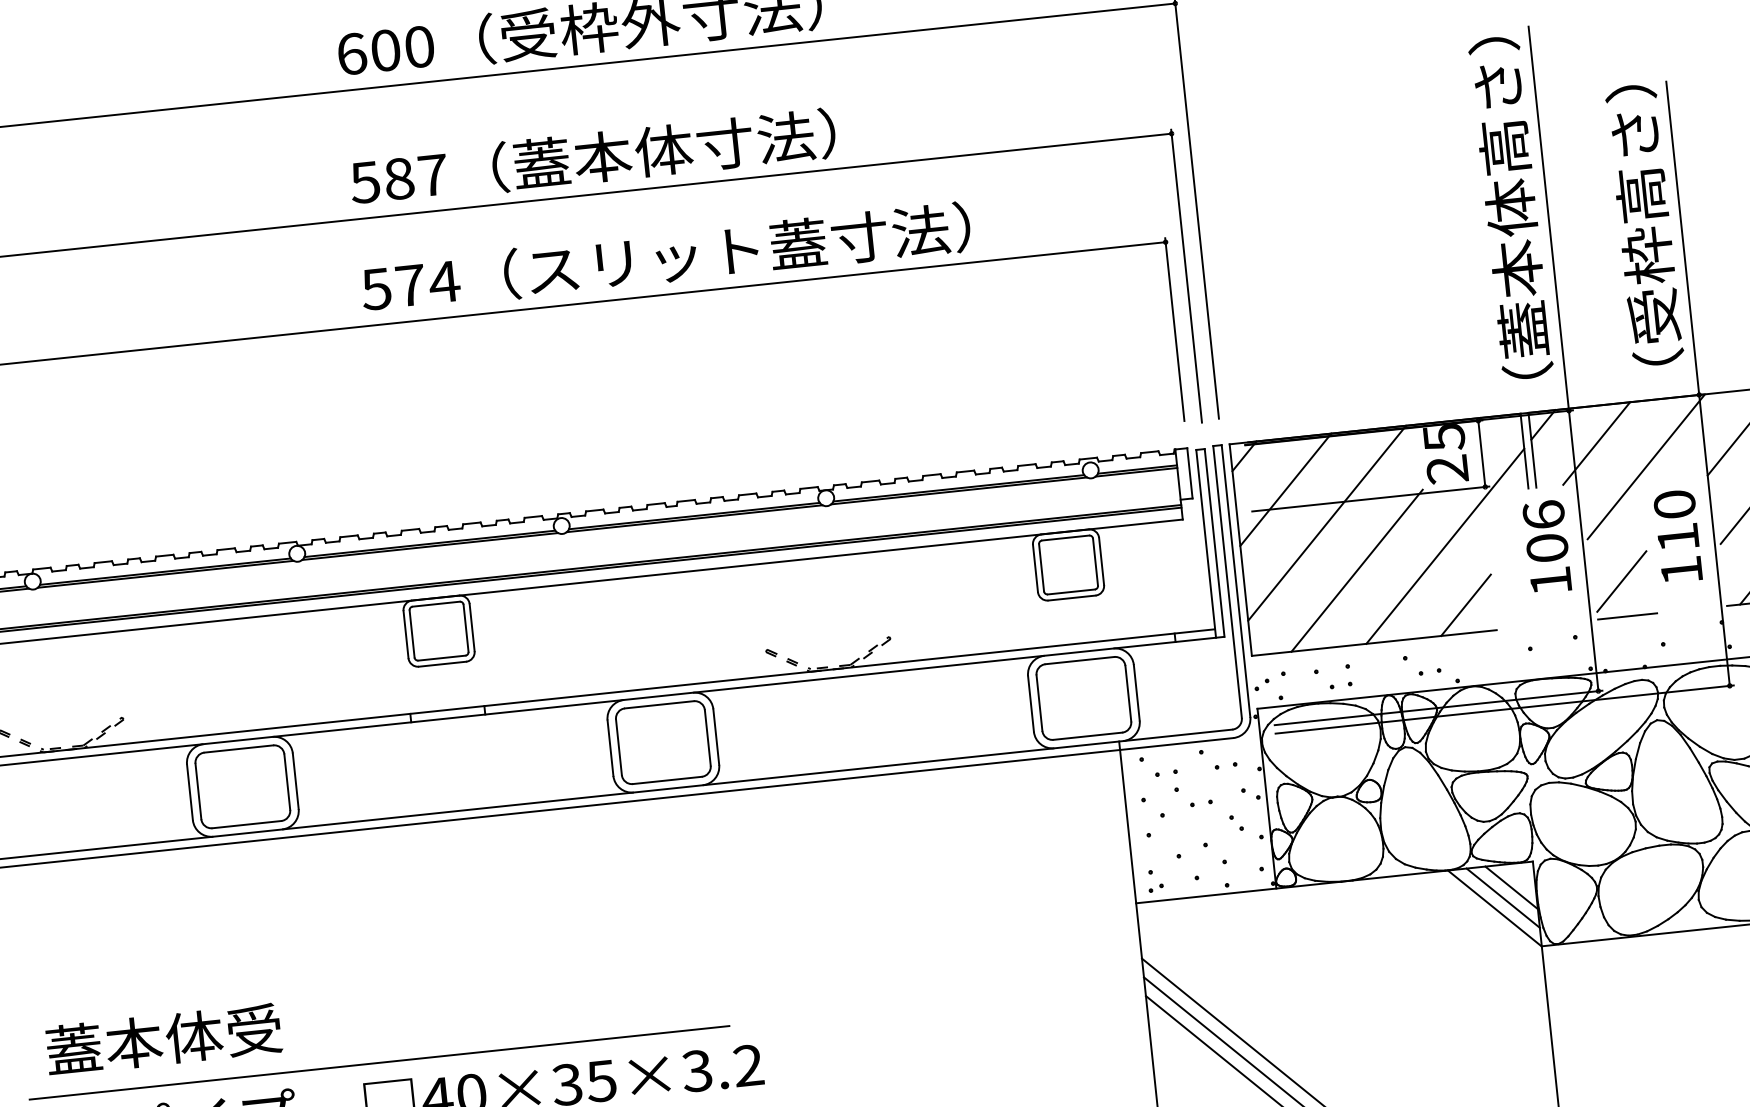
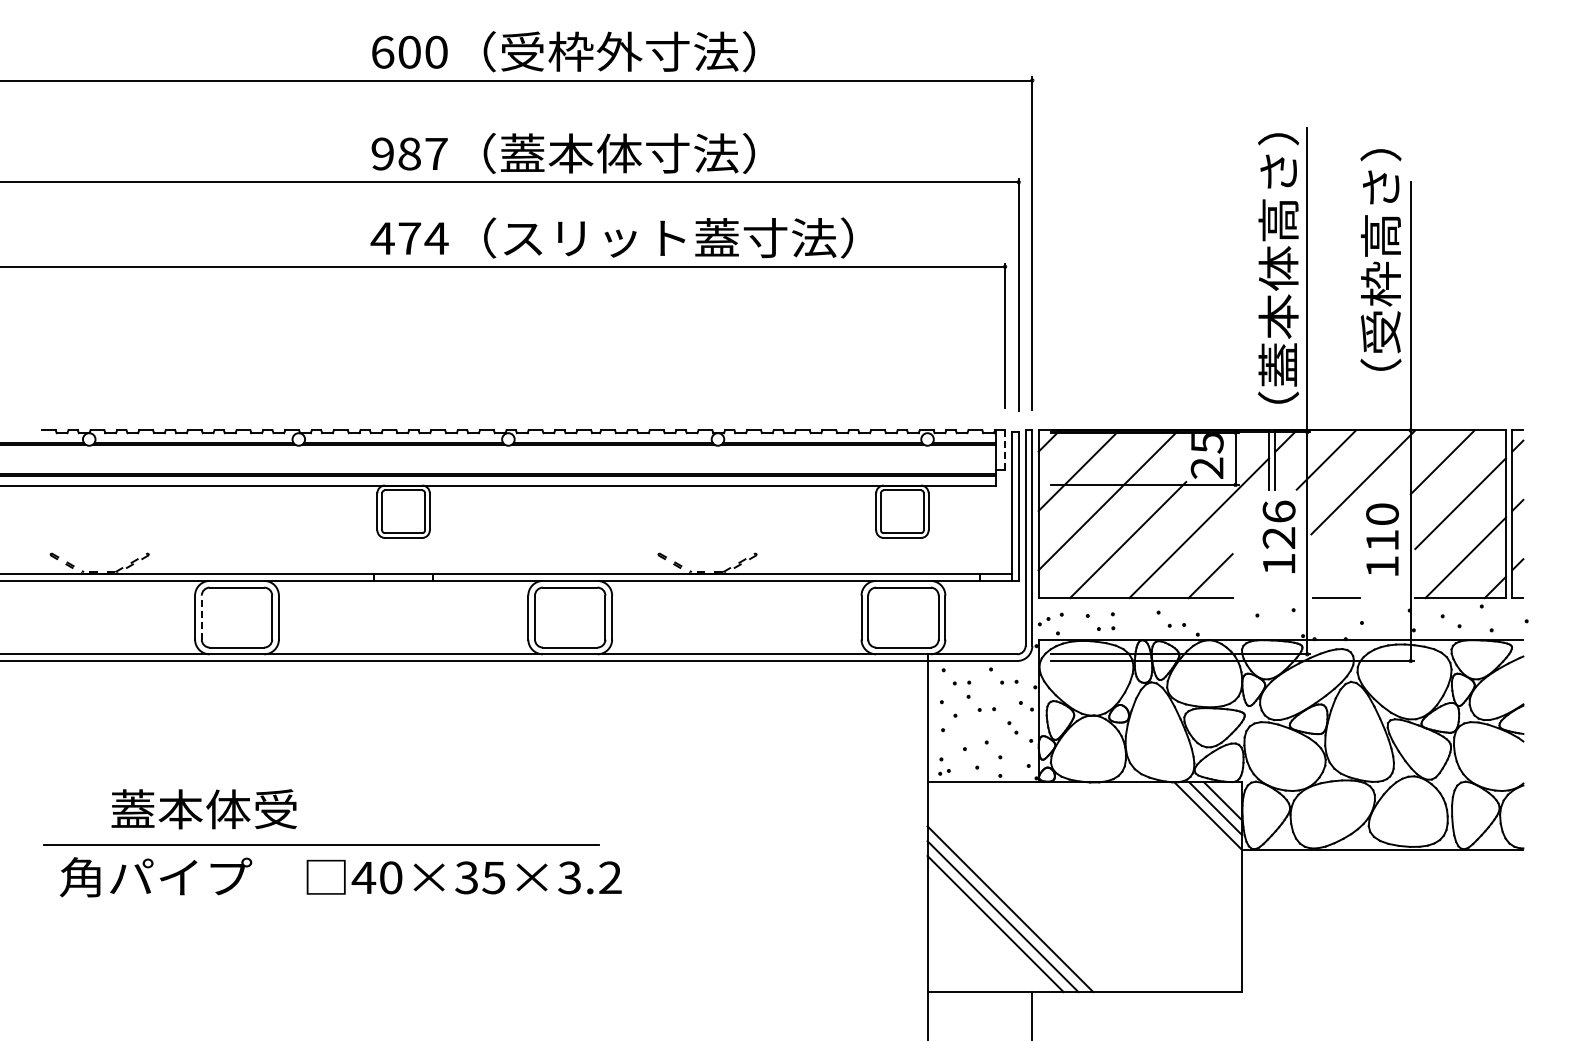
text: (364, 181) -> (382, 153), 587 -> 987
text: (1644, 224) -> (1380, 259), moved
text: (376, 289) -> (382, 238), 574 -> 474
line: (1190, 472) -> (1005, 449), solid -> dashed
text: (1546, 547) -> (1278, 537), 106 -> 126
line: (1621, 581) -> (1334, 570), removed
line: (198, 791) -> (201, 617), solid -> dashed
text: (162, 1040) -> (203, 809), moved

